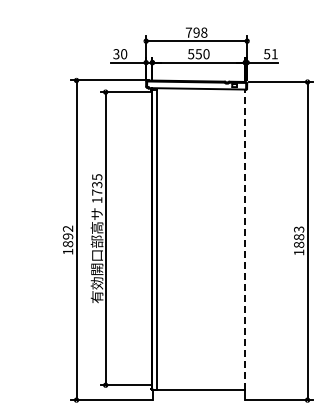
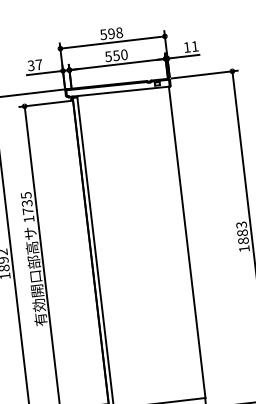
text: (188, 32) -> (103, 34), 798 -> 598
text: (124, 54) -> (39, 65), 30 -> 37
text: (267, 54) -> (187, 47), 51 -> 11
line: (245, 239) -> (187, 241), dashed -> solid

